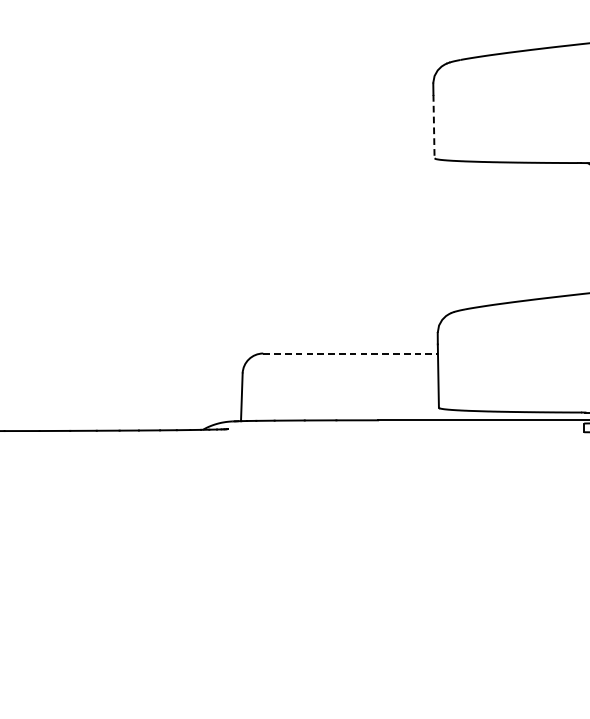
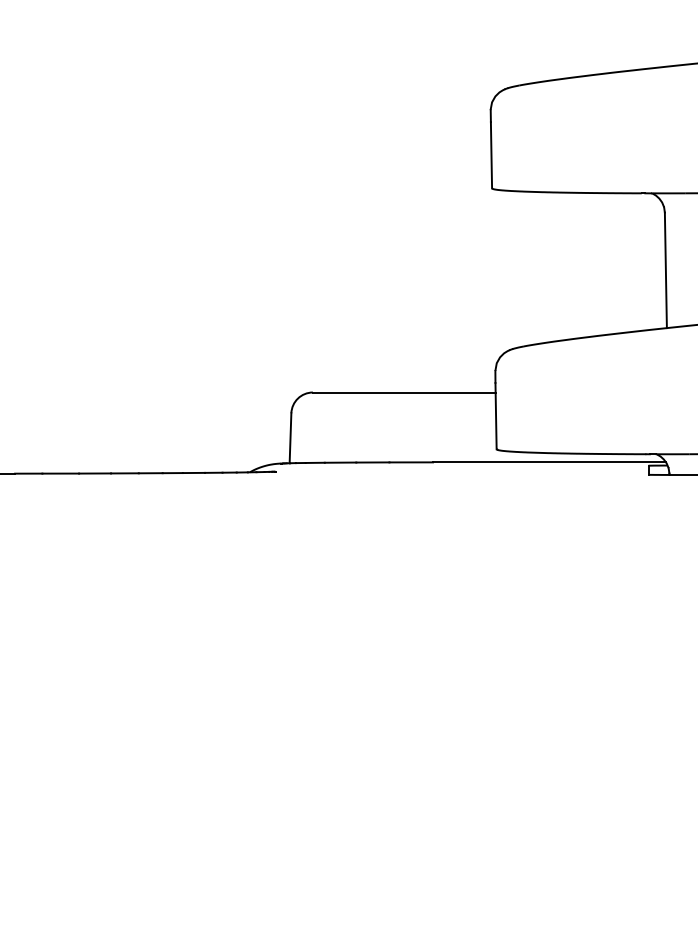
line: (434, 126) -> (491, 155), dashed -> solid
line: (350, 353) -> (404, 392), dashed -> solid

